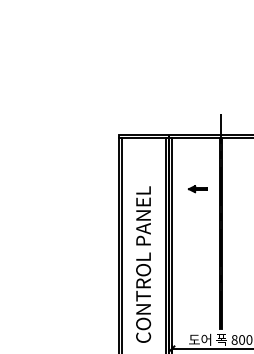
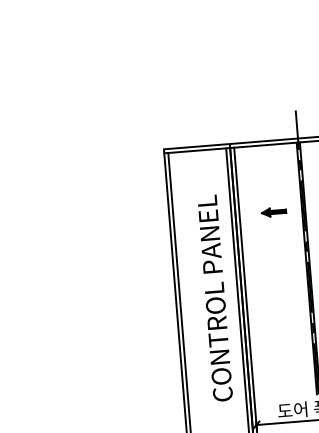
text: (143, 264) -> (215, 298), moved

